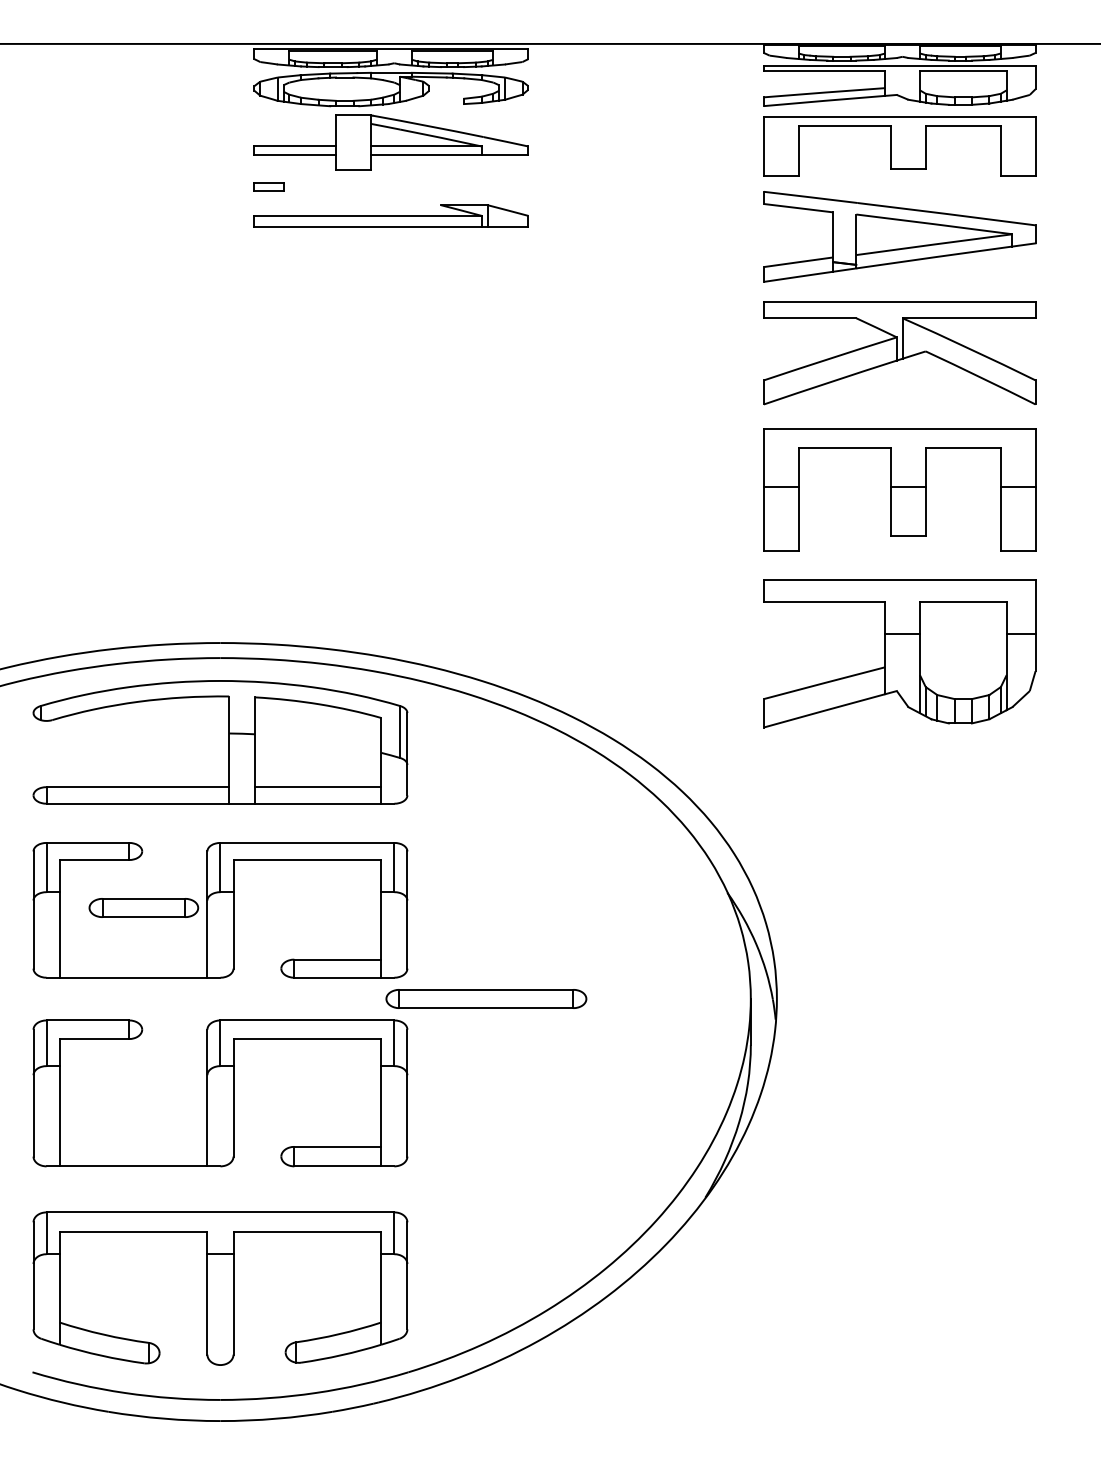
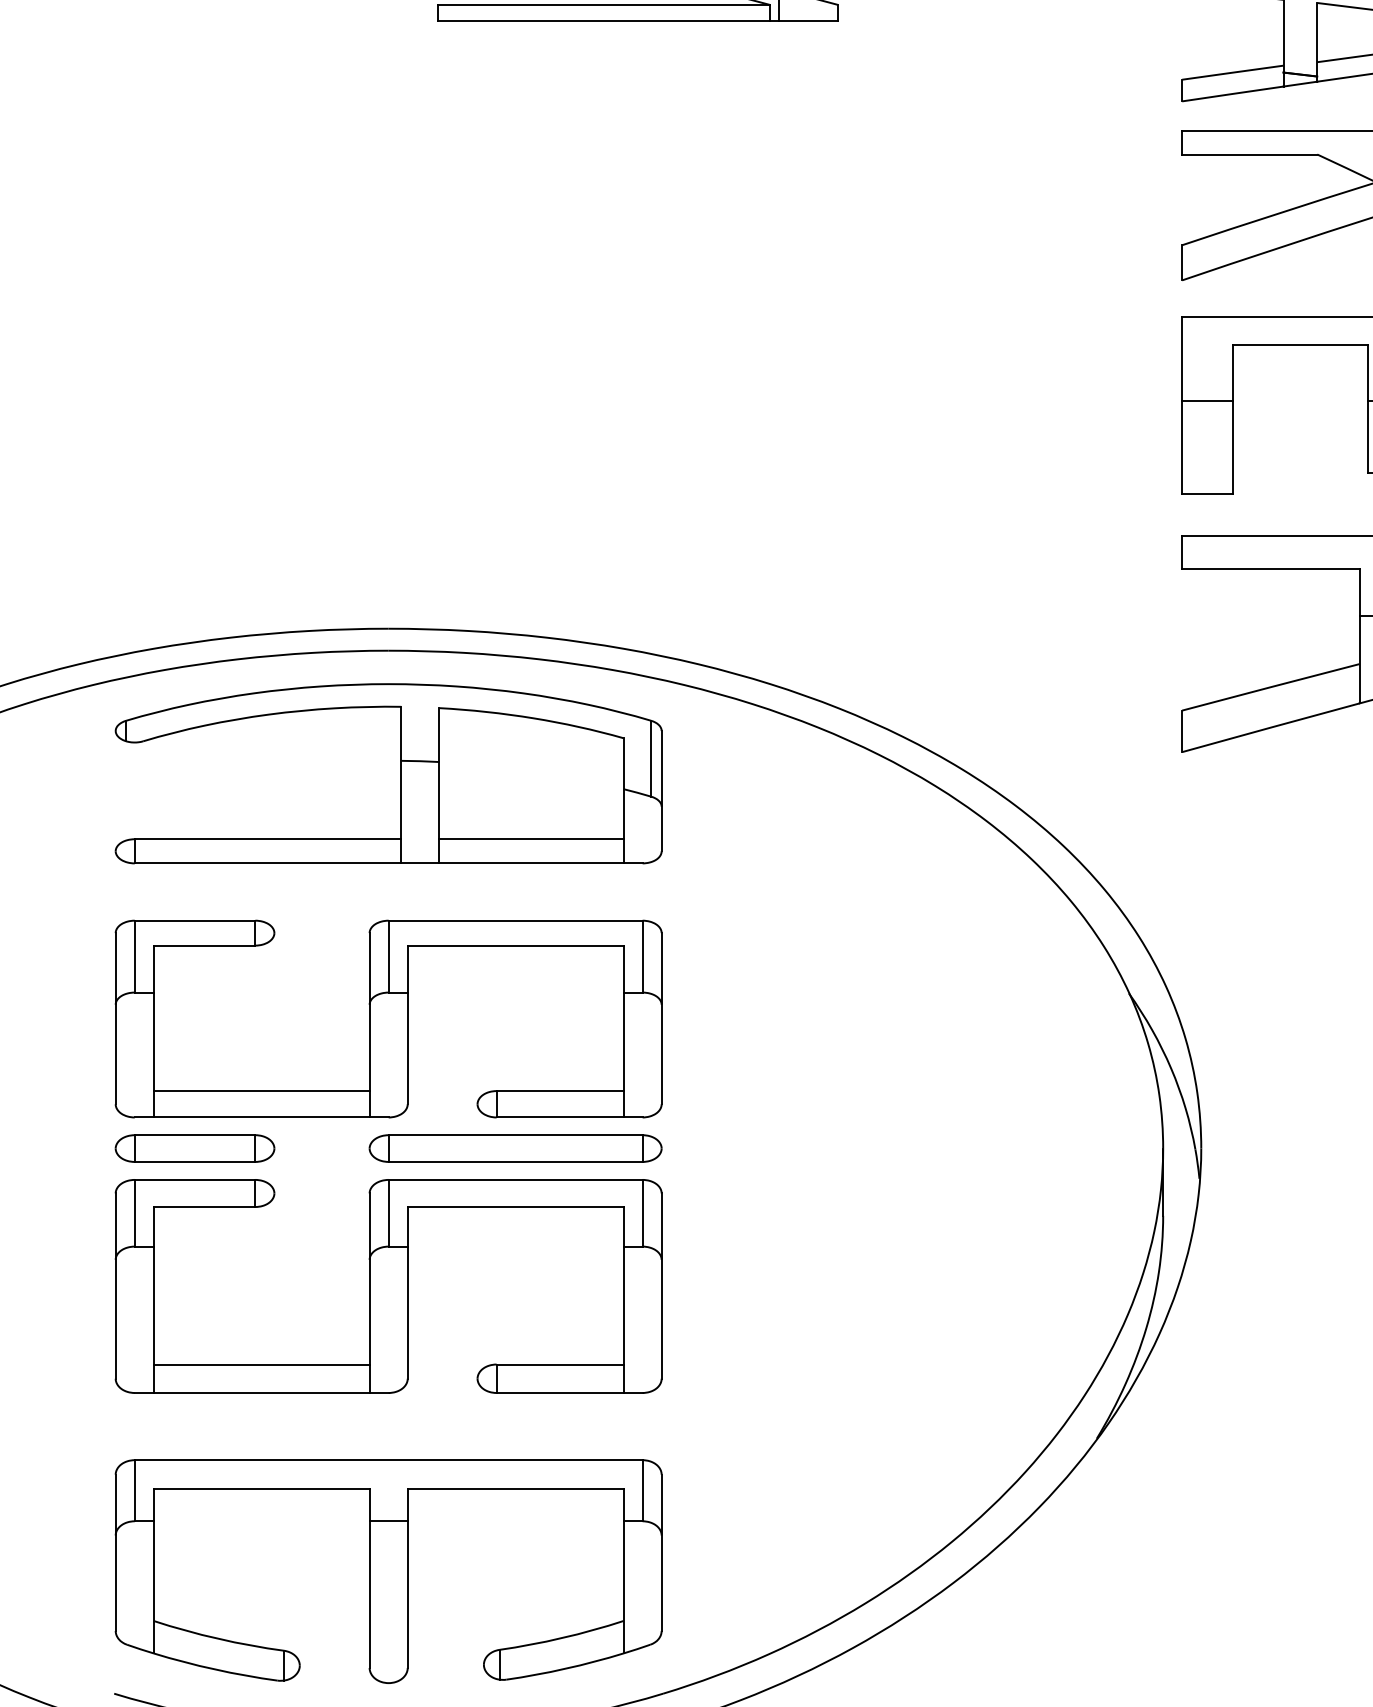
part: (143, 907) -> (194, 1147), moved
line: (133, 959) -> (261, 1090), added
part: (486, 998) -> (515, 1147), moved
line: (133, 1146) -> (261, 1363), added

